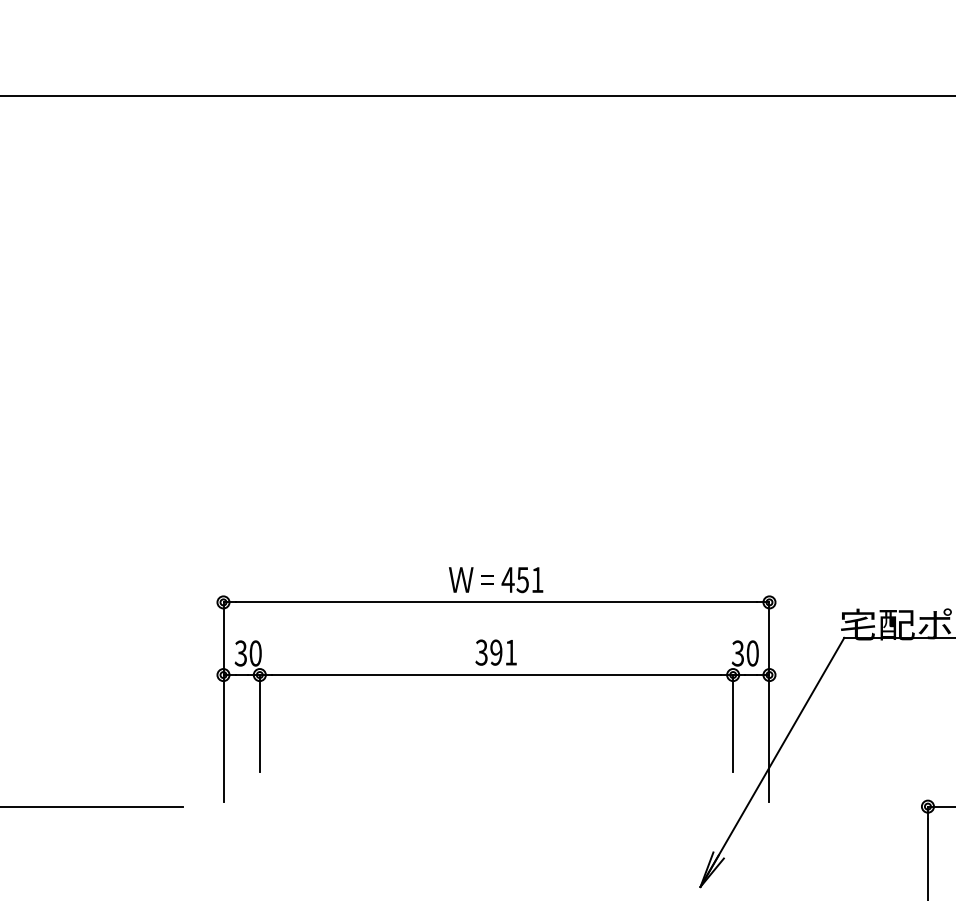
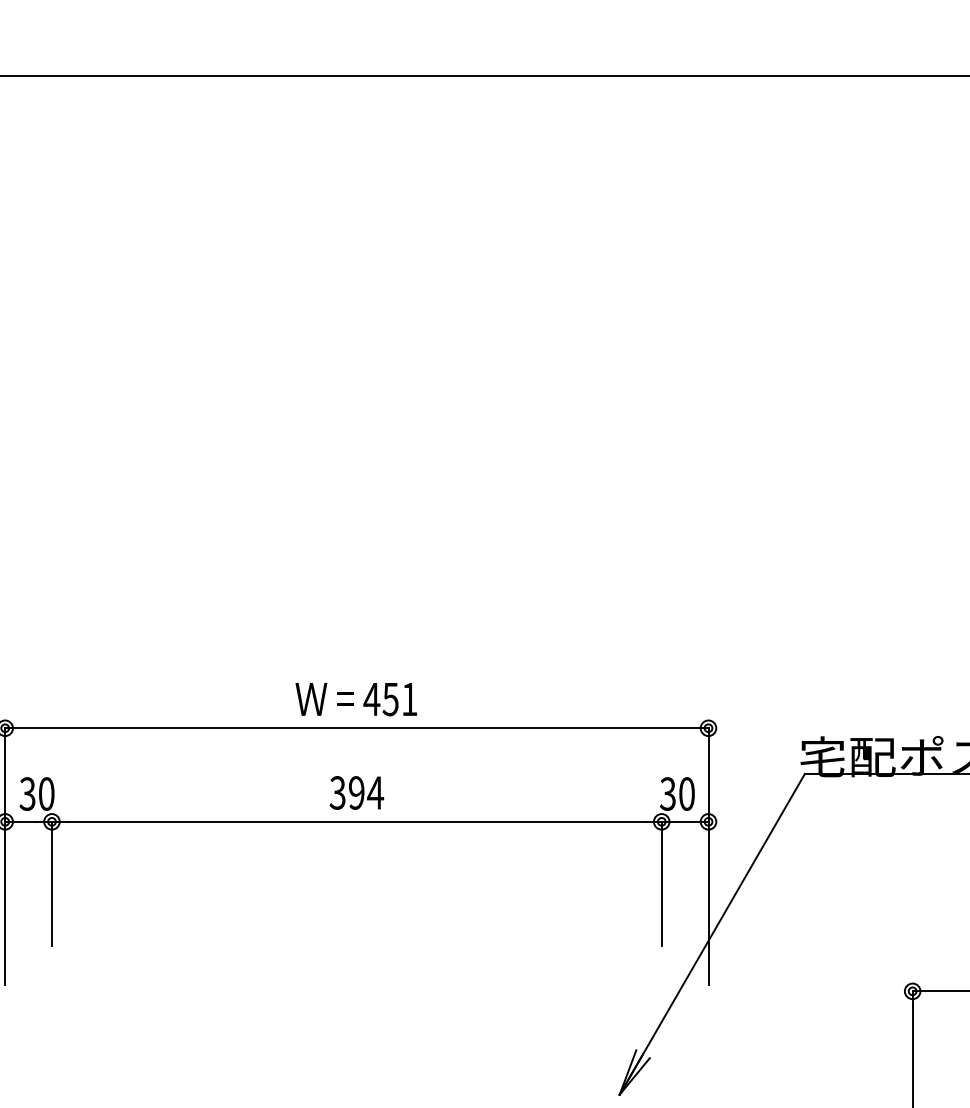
text: (510, 652) -> (374, 792), 391 -> 394

